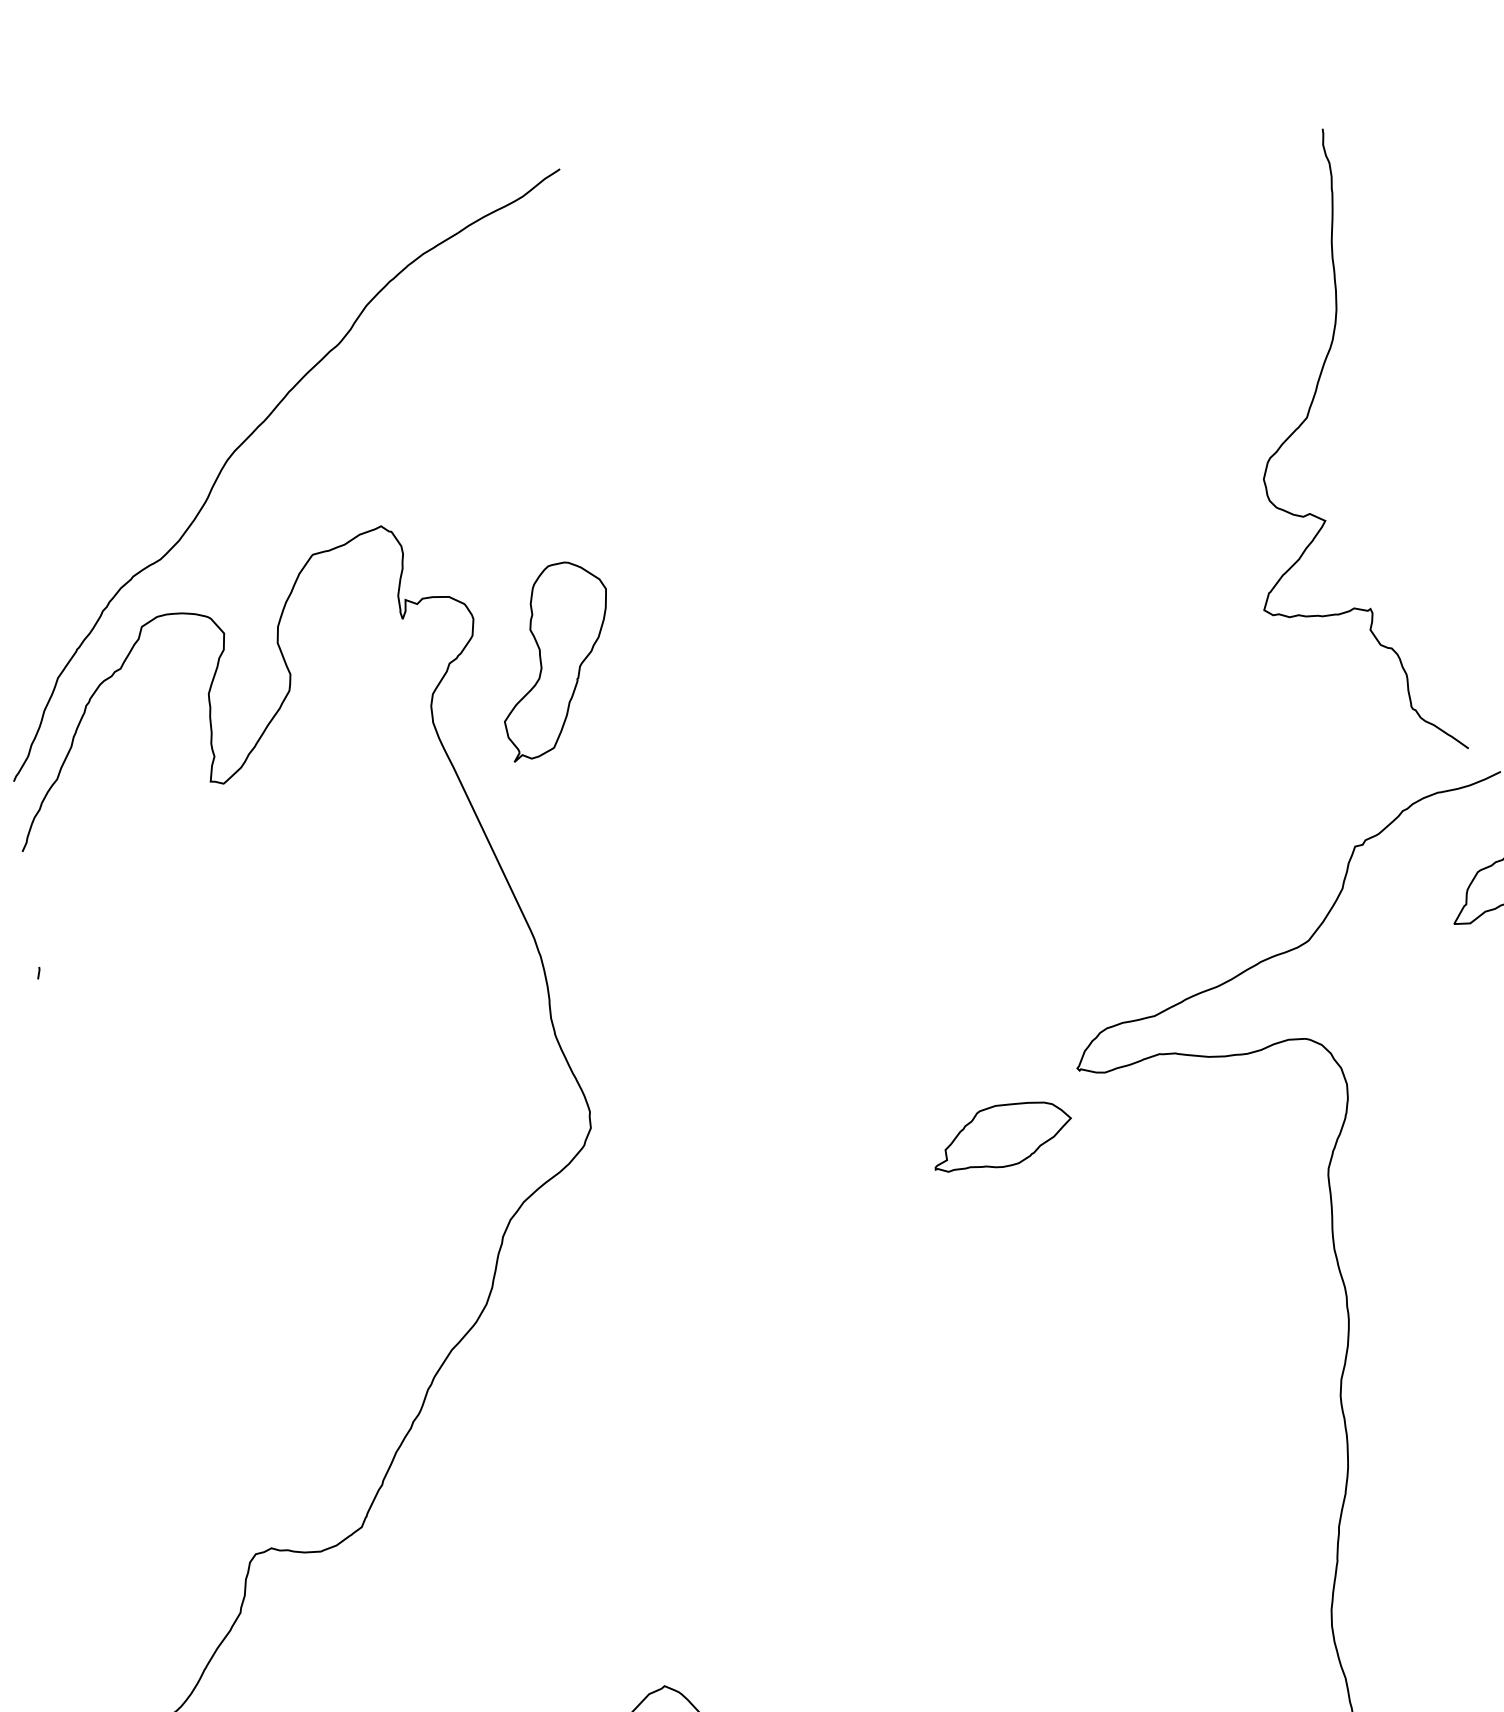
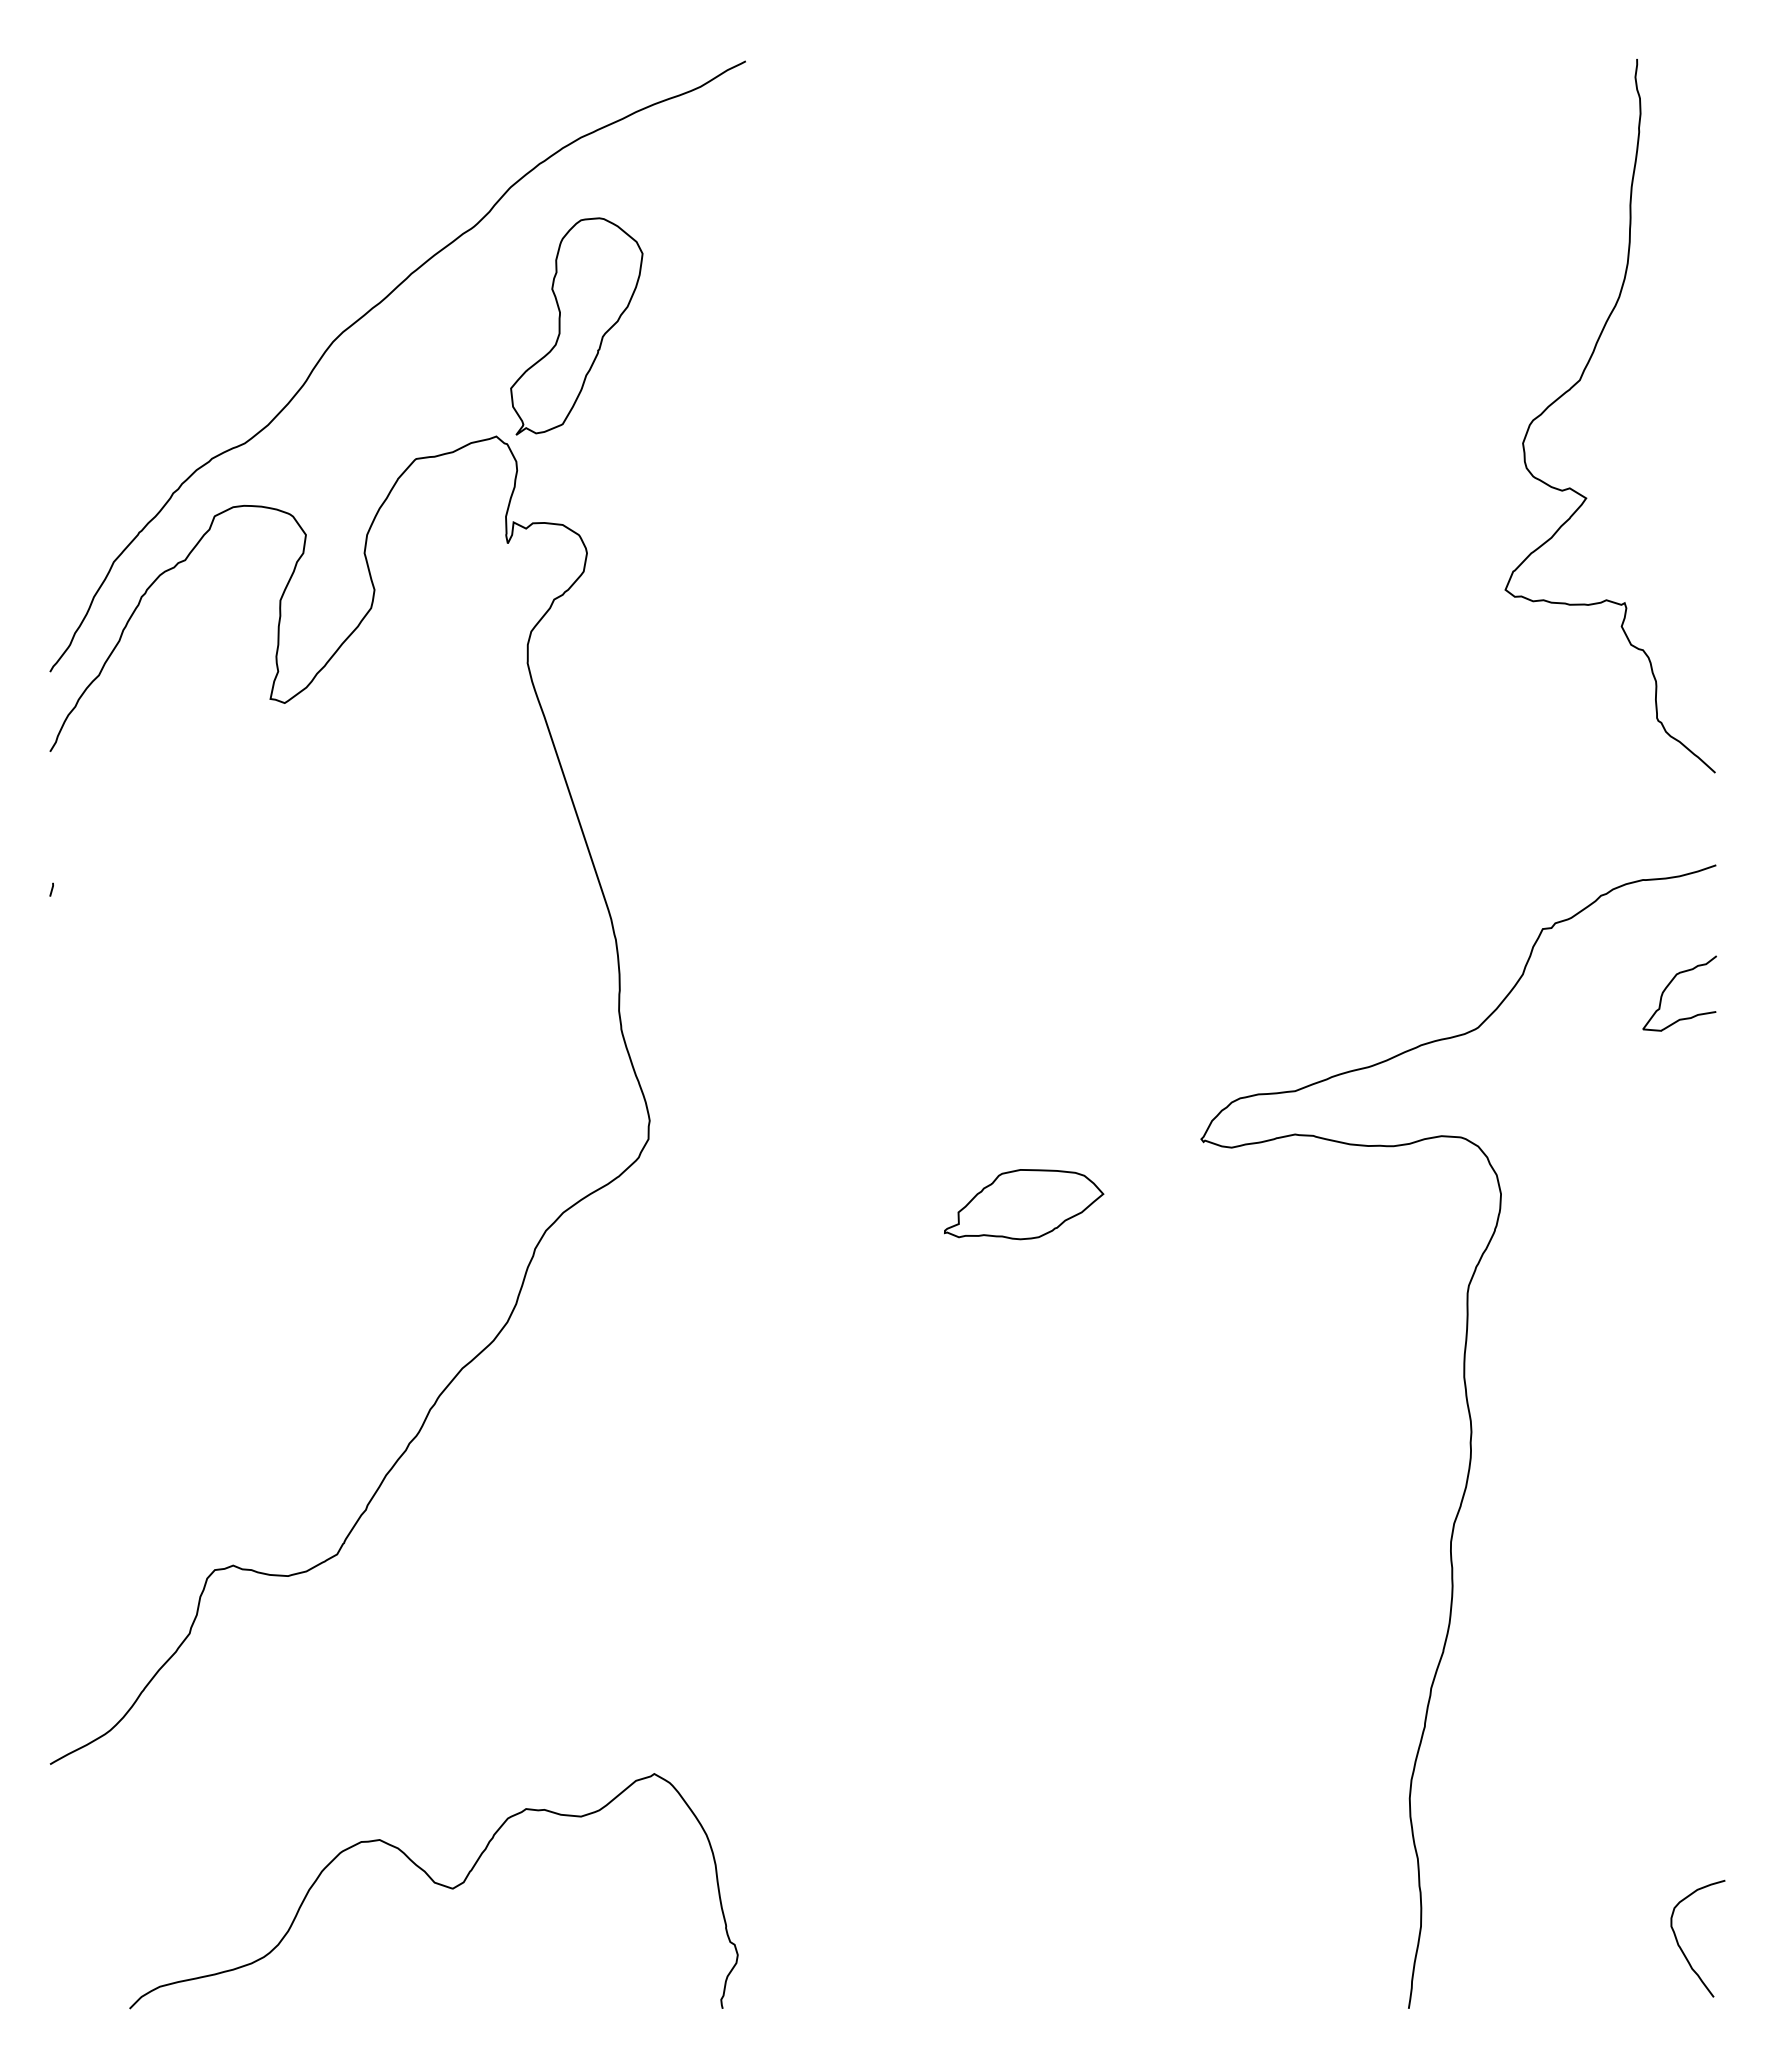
curve: (1305, 420) -> (1577, 383), moved
part: (555, 660) -> (576, 326), moved
part: (1002, 1135) -> (1024, 1204), moved

